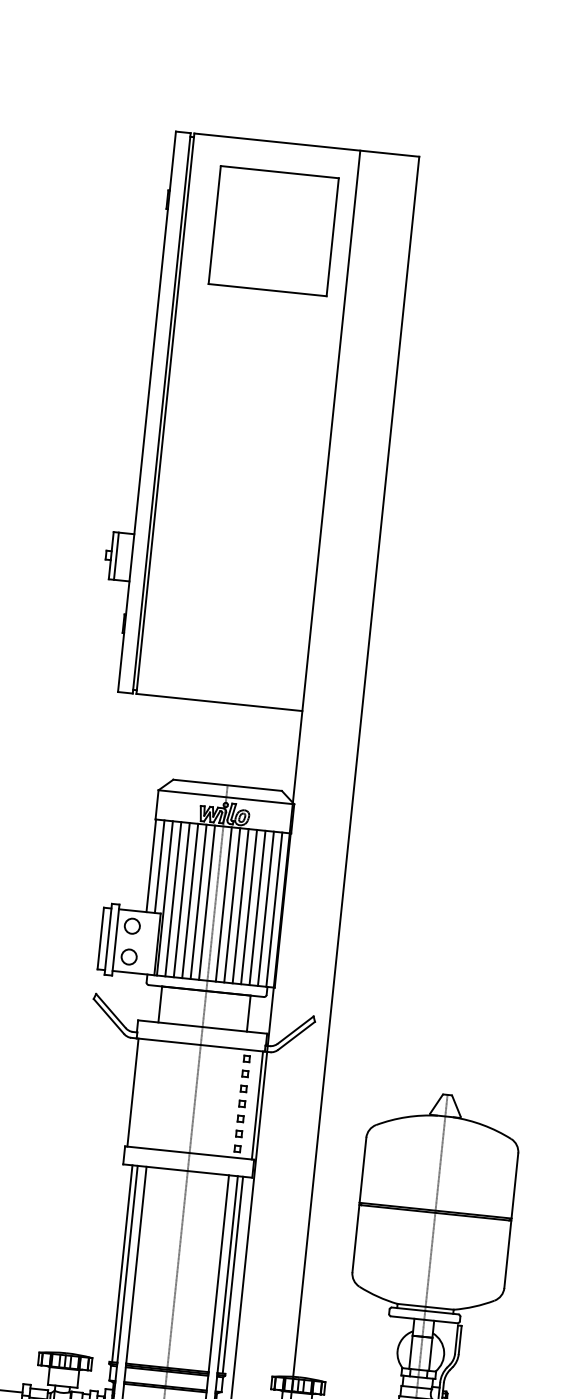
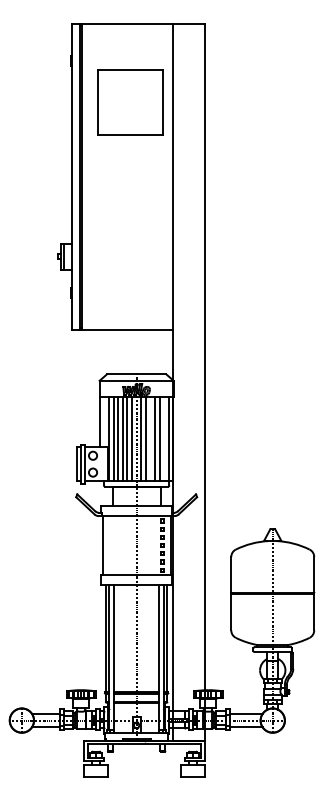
part: (273, 231) -> (130, 102), moved
line: (159, 865) -> (104, 421), removed
line: (240, 905) -> (150, 438), removed
line: (266, 908) -> (164, 438), removed

